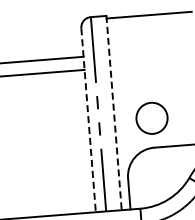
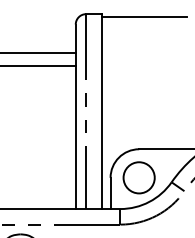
line: (113, 113) -> (101, 112), dashed -> solid
circle: (151, 118) -> (138, 177), moved
line: (88, 121) -> (75, 117), dashed -> solid

